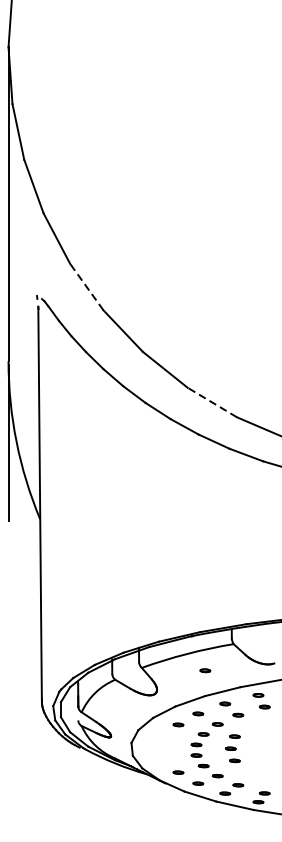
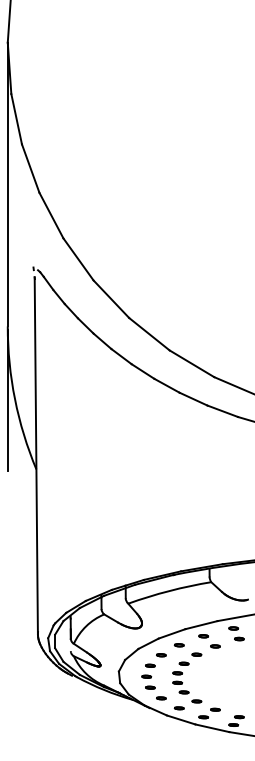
line: (86, 287) -> (78, 259), dashed -> solid
line: (211, 402) -> (191, 363), dashed -> solid
part: (205, 671) -> (185, 606), removed
part: (232, 748) -> (148, 676), moved

